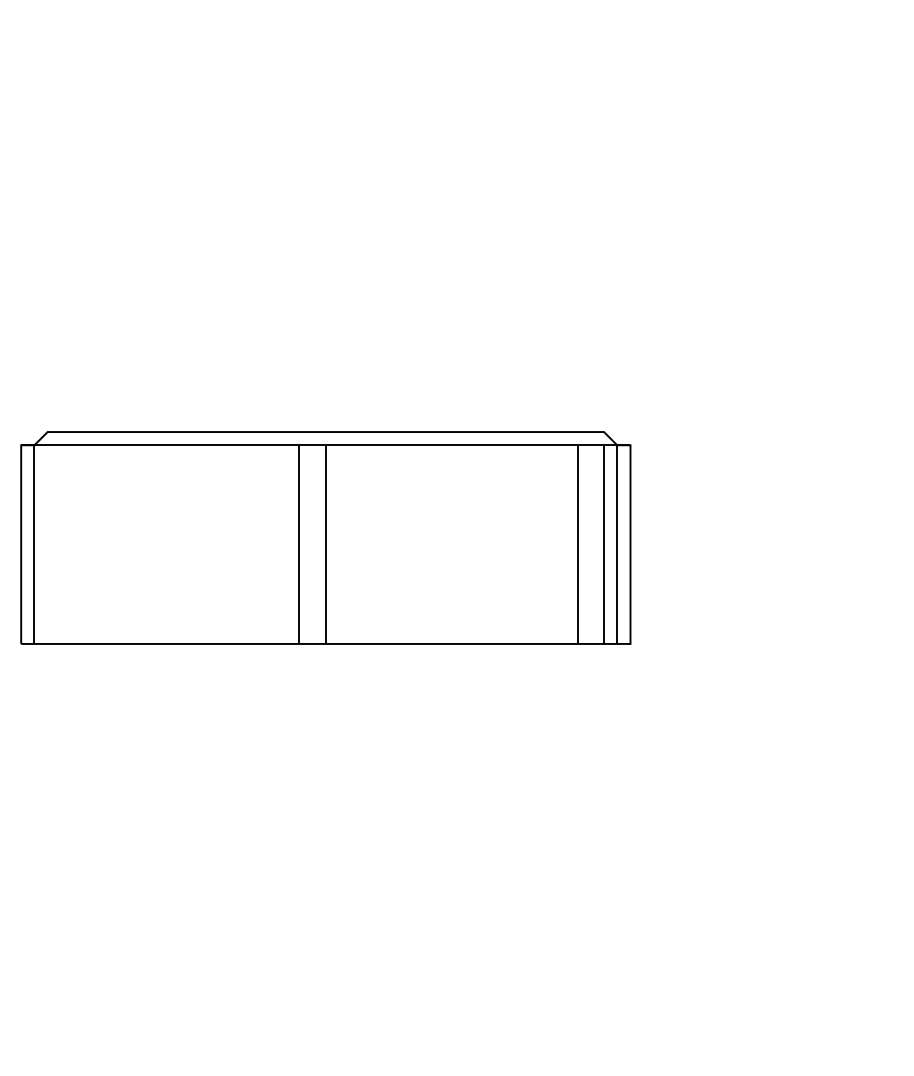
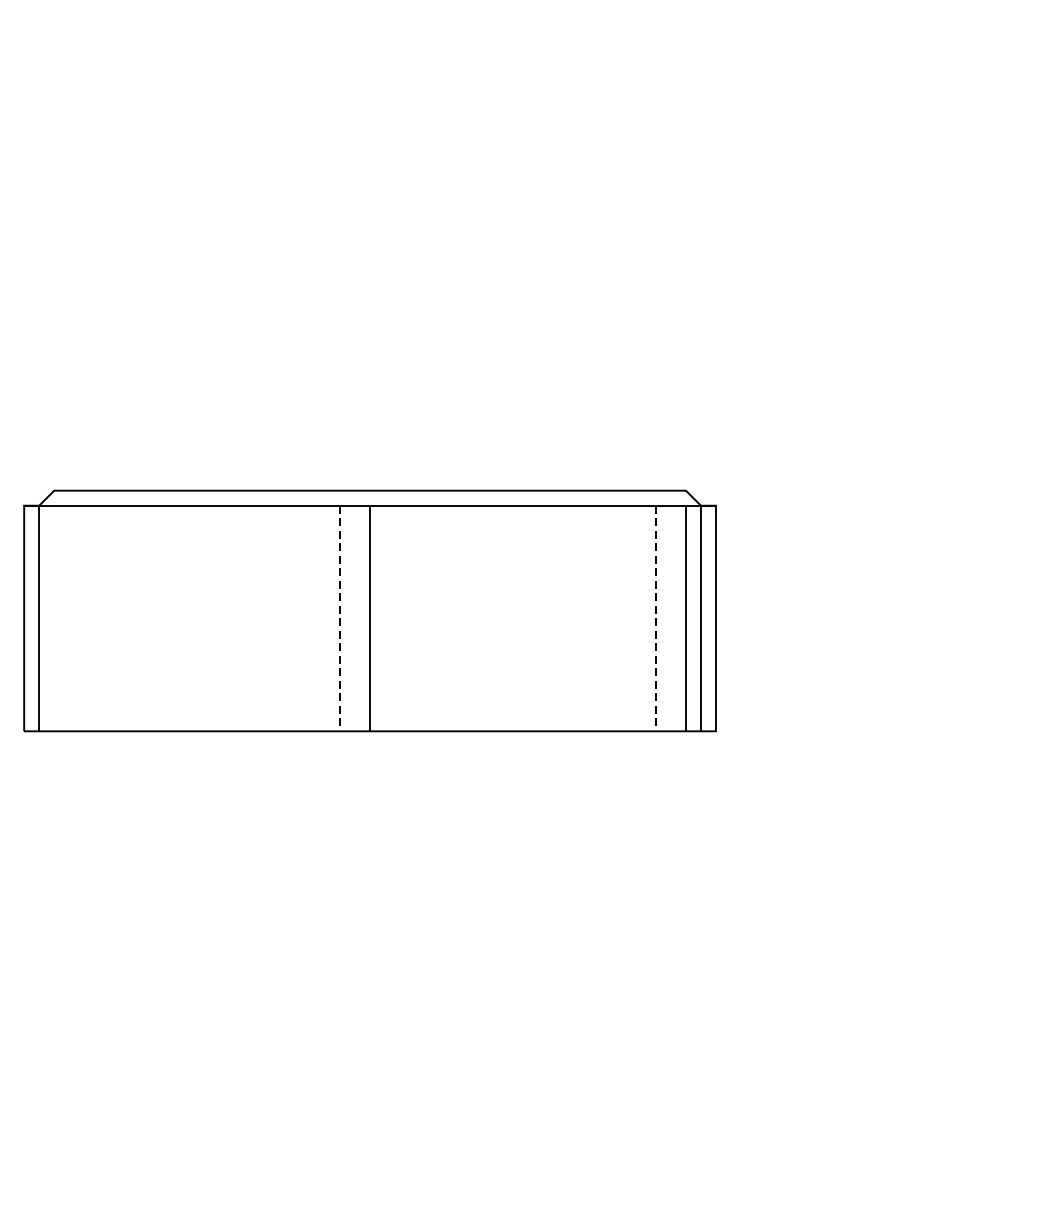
line: (299, 545) -> (340, 619), solid -> dashed
line: (577, 545) -> (655, 619), solid -> dashed

